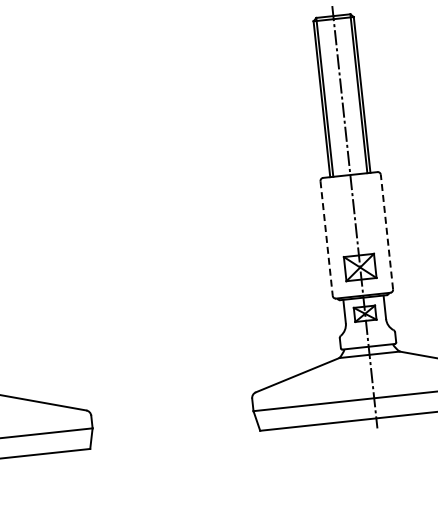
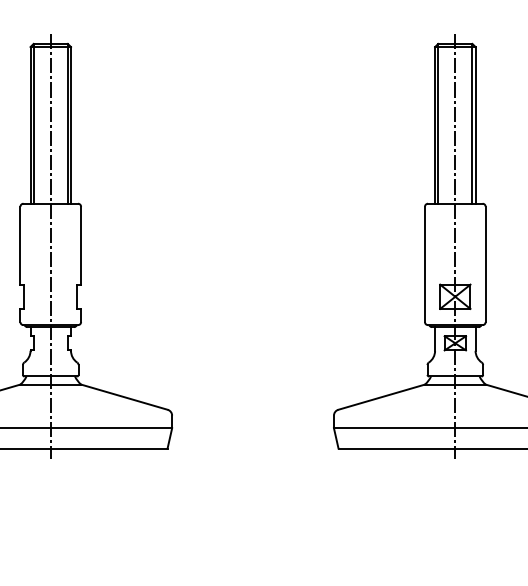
line: (386, 232) -> (485, 264), dashed -> solid
line: (326, 238) -> (424, 264), dashed -> solid

